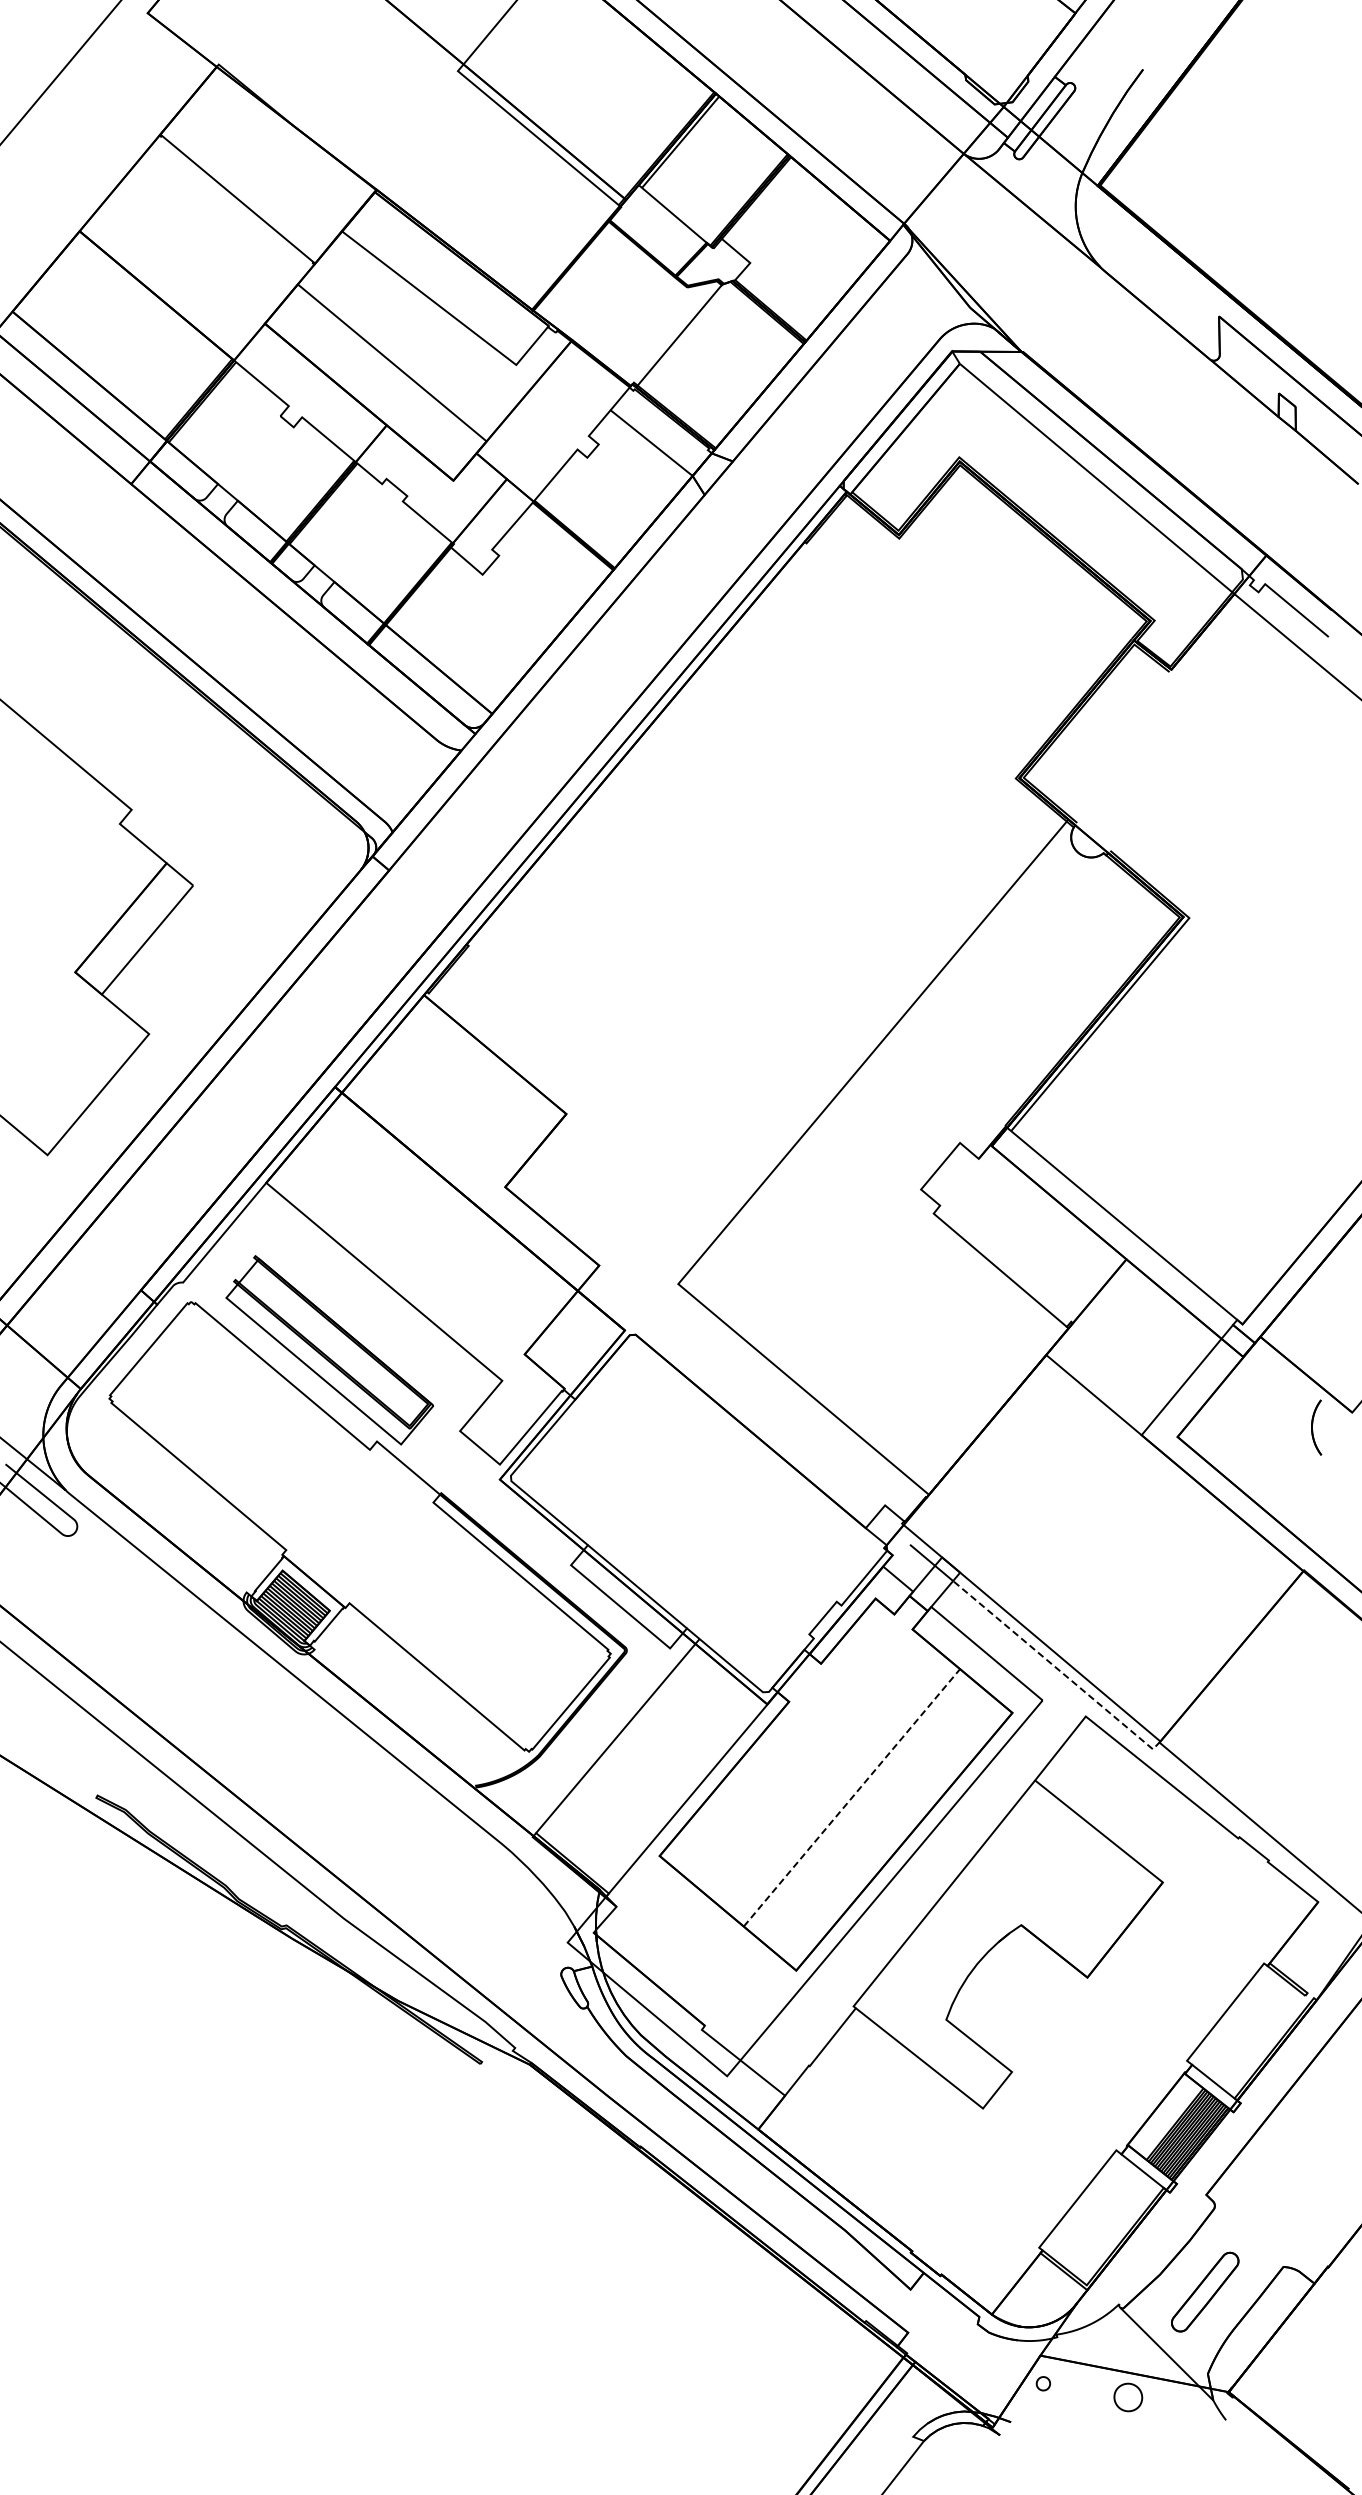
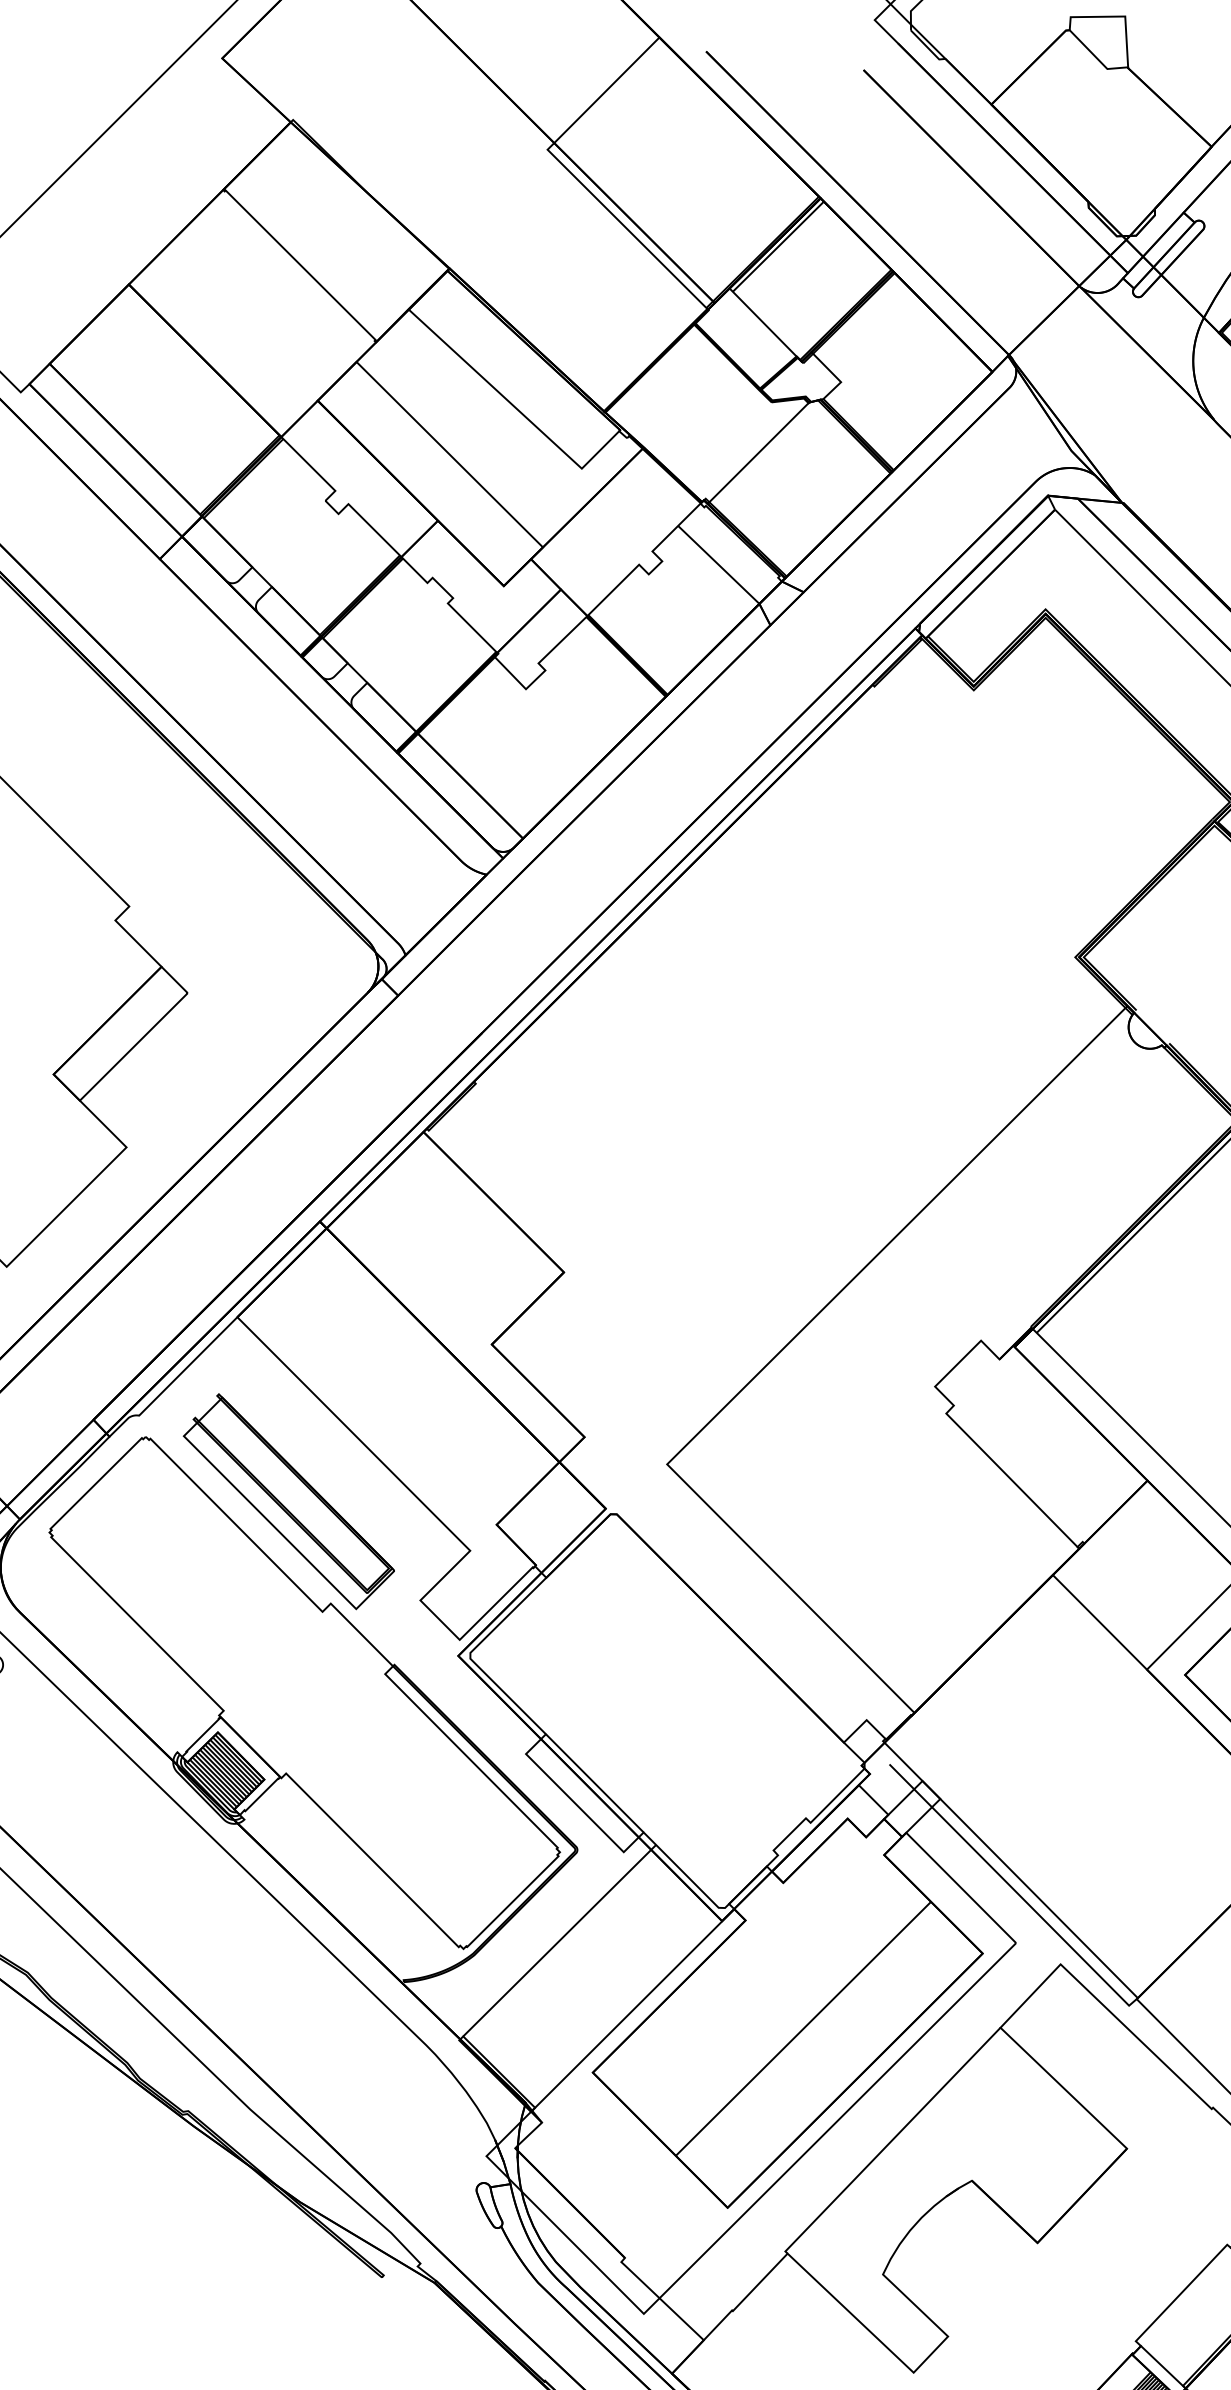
line: (1057, 1669) -> (1034, 1911), dashed -> solid
line: (851, 1797) -> (803, 2028), dashed -> solid

